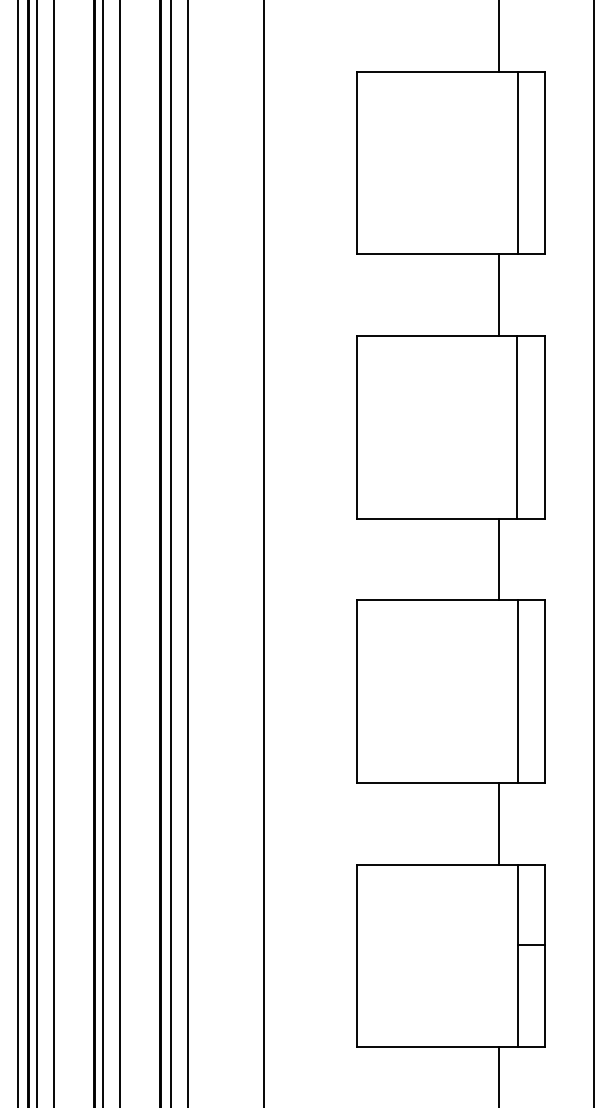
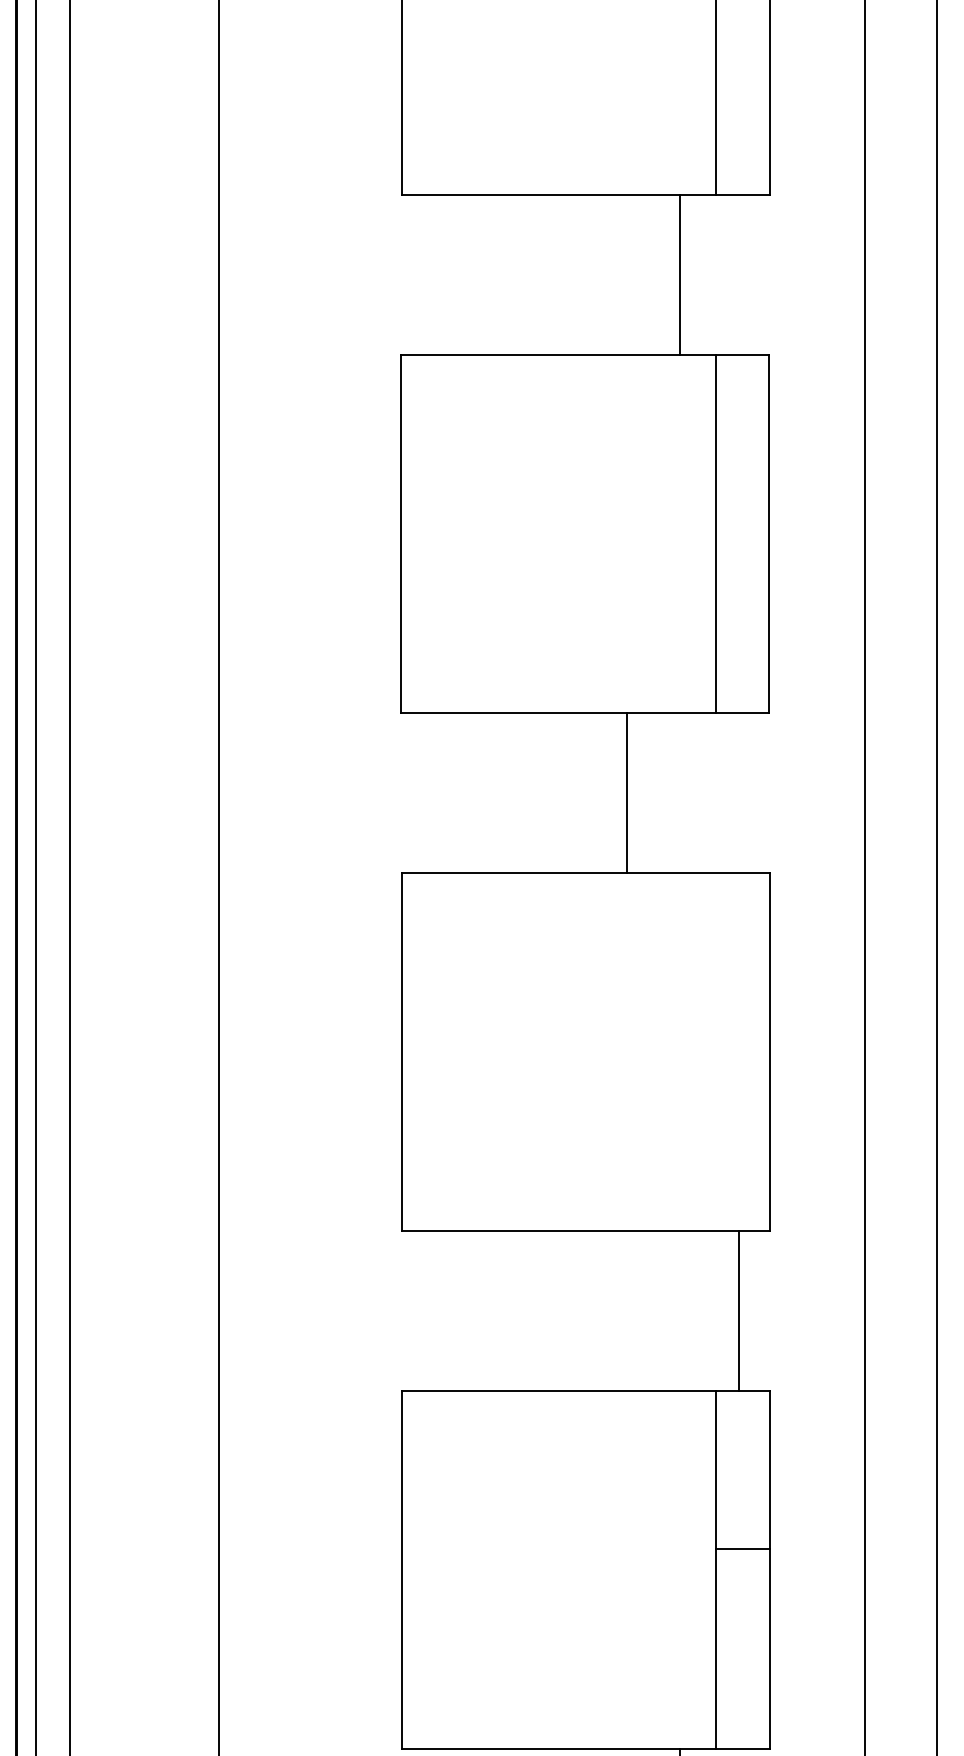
line: (499, 559) -> (627, 793), moved
line: (517, 691) -> (715, 1051), removed
line: (499, 823) -> (739, 1310), moved

